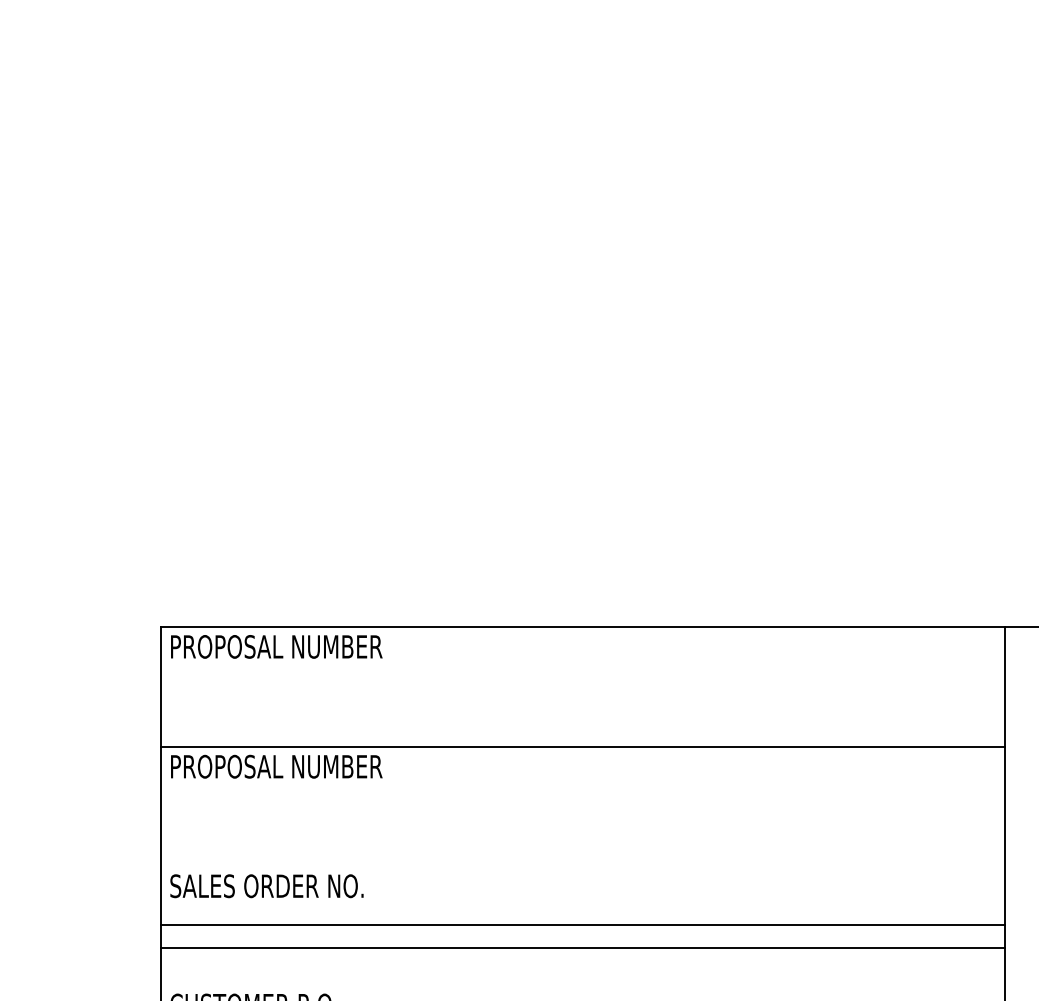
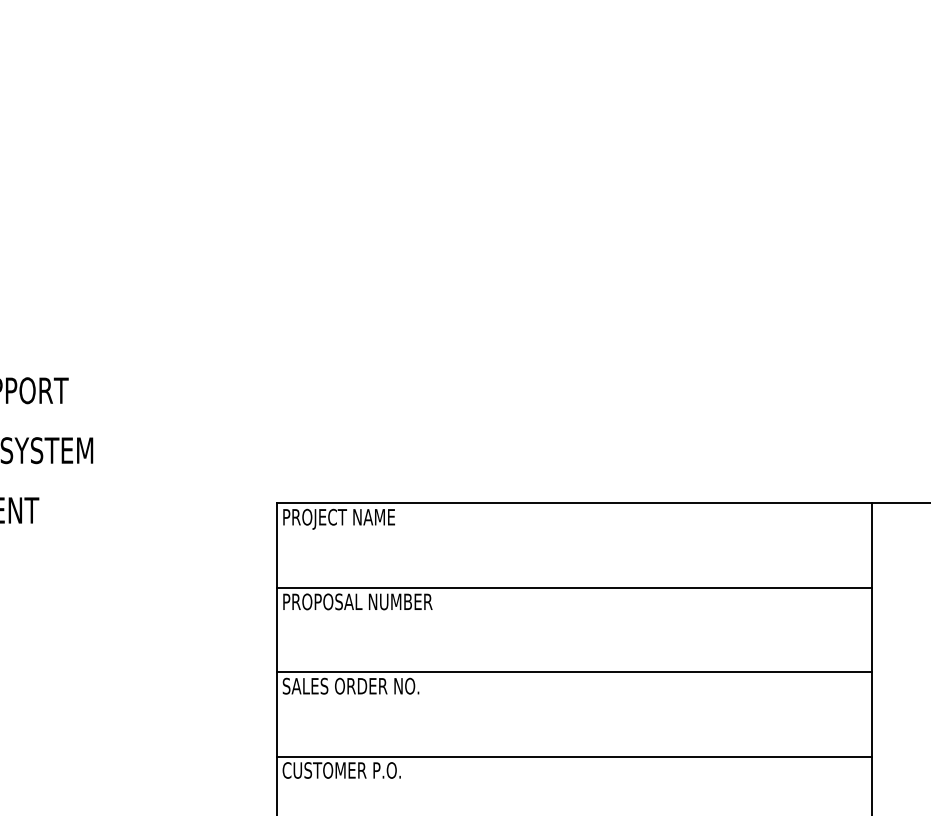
text: (297, 648) -> (372, 518), PROPOSAL NUMBER -> PROJECT NAME
line: (582, 924) -> (573, 672), moved
line: (582, 948) -> (573, 757), moved

